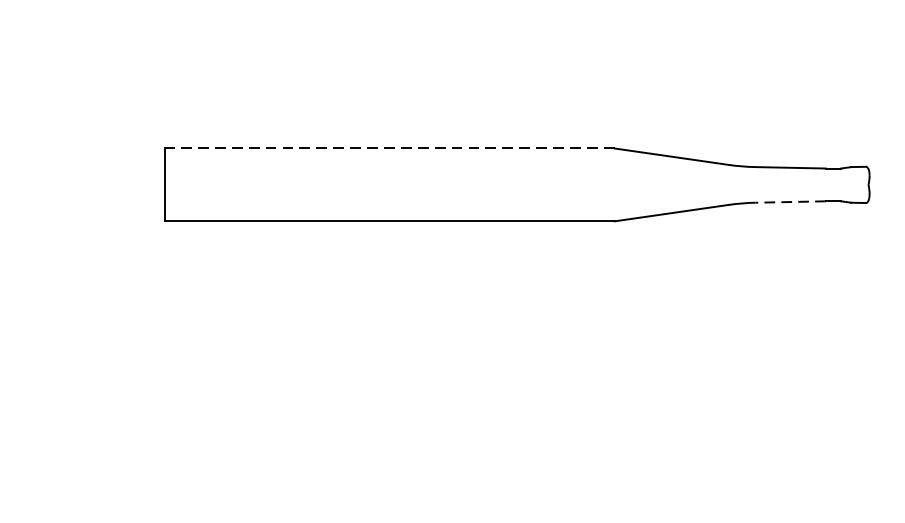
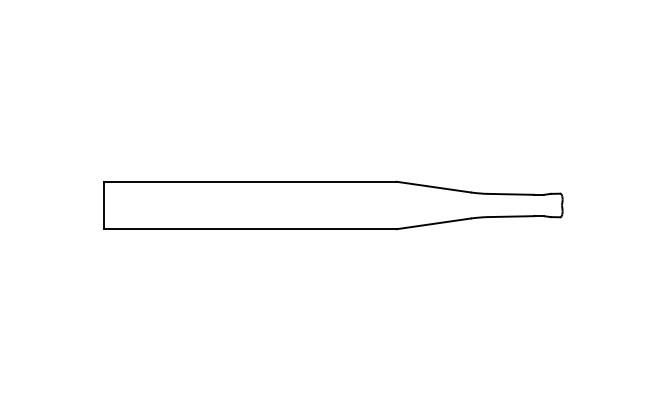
line: (389, 148) -> (250, 181), dashed -> solid
line: (791, 201) -> (511, 216), dashed -> solid

